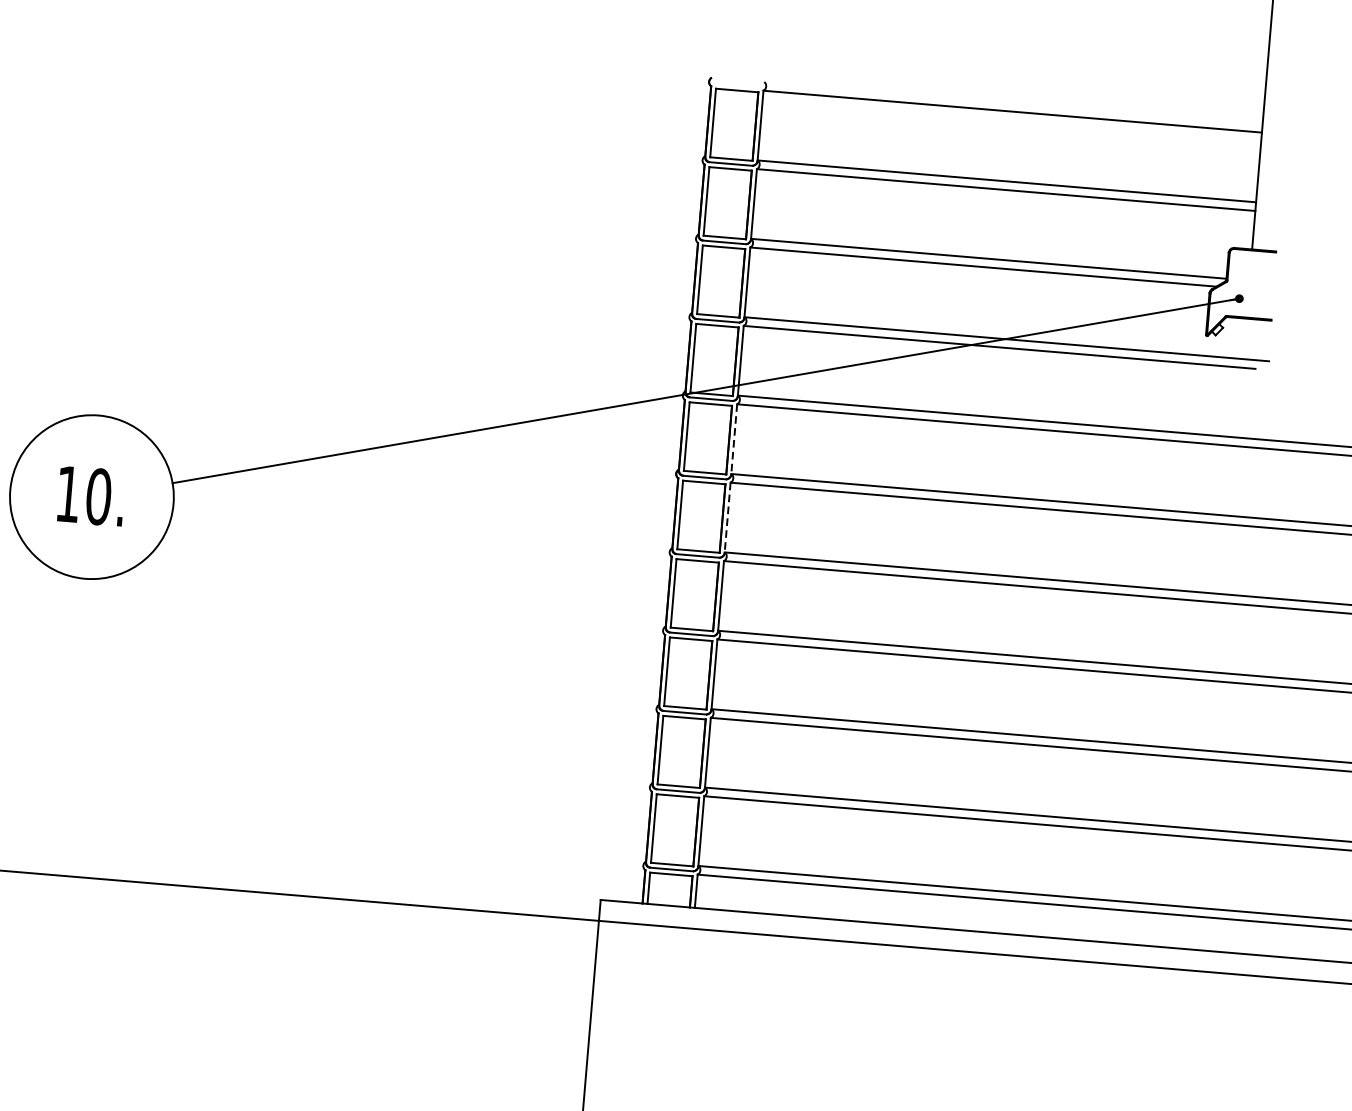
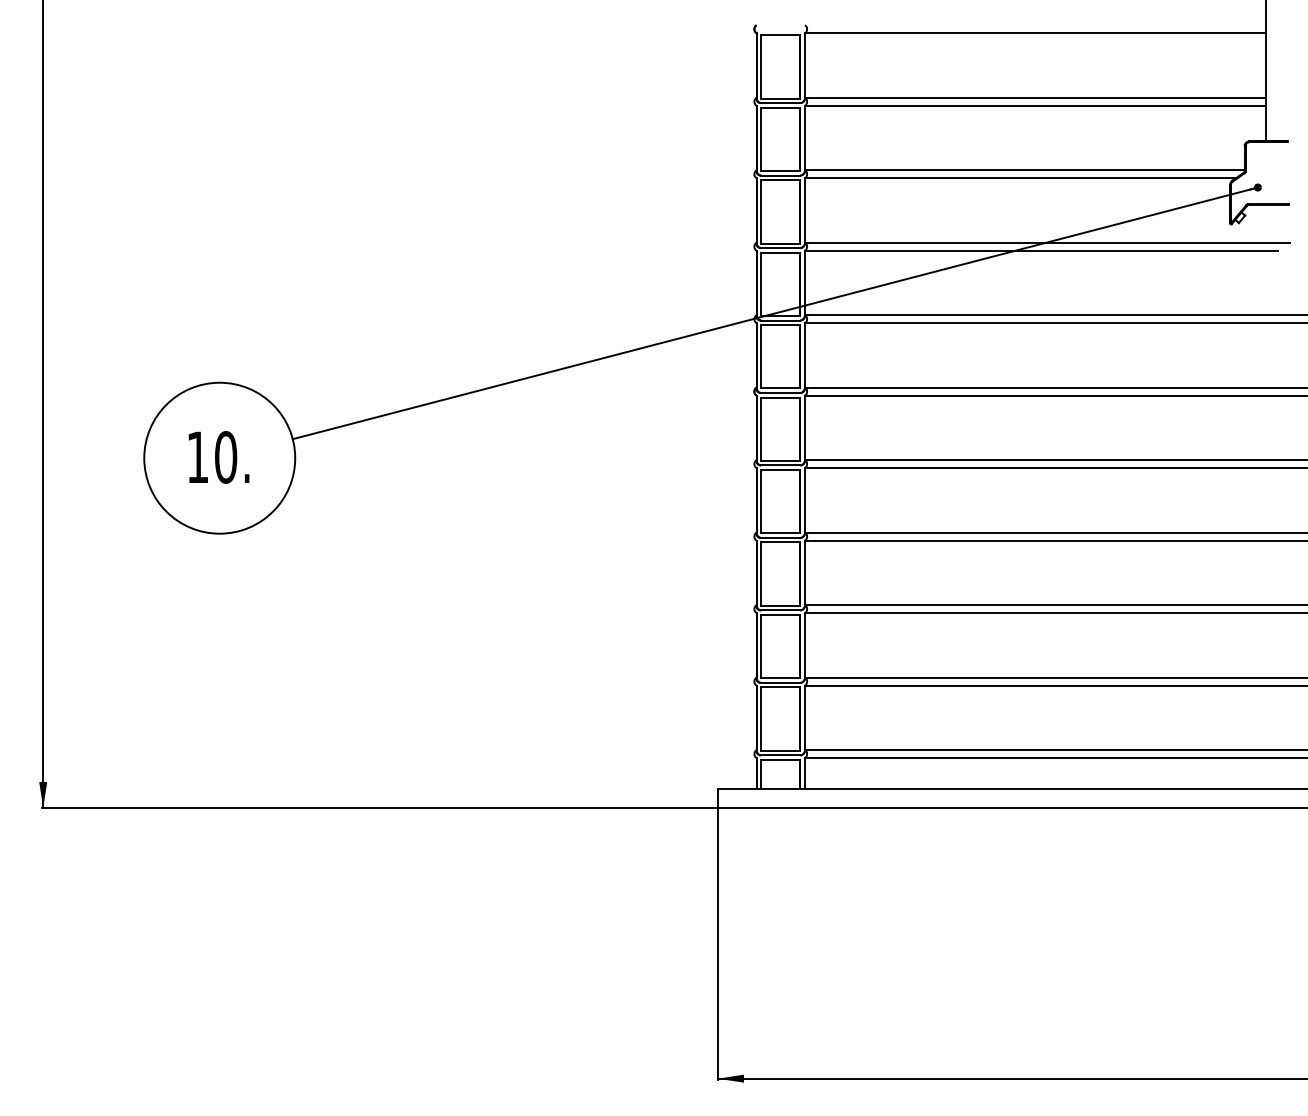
line: (733, 439) -> (804, 355), dashed -> solid
line: (727, 518) -> (804, 428), dashed -> solid

